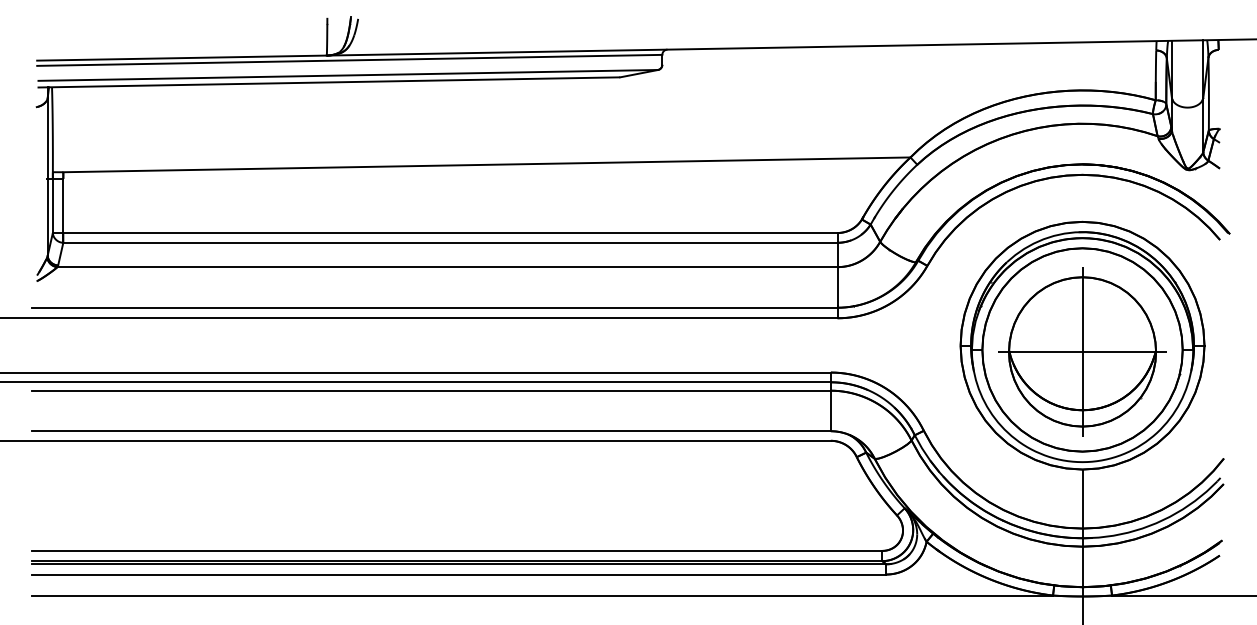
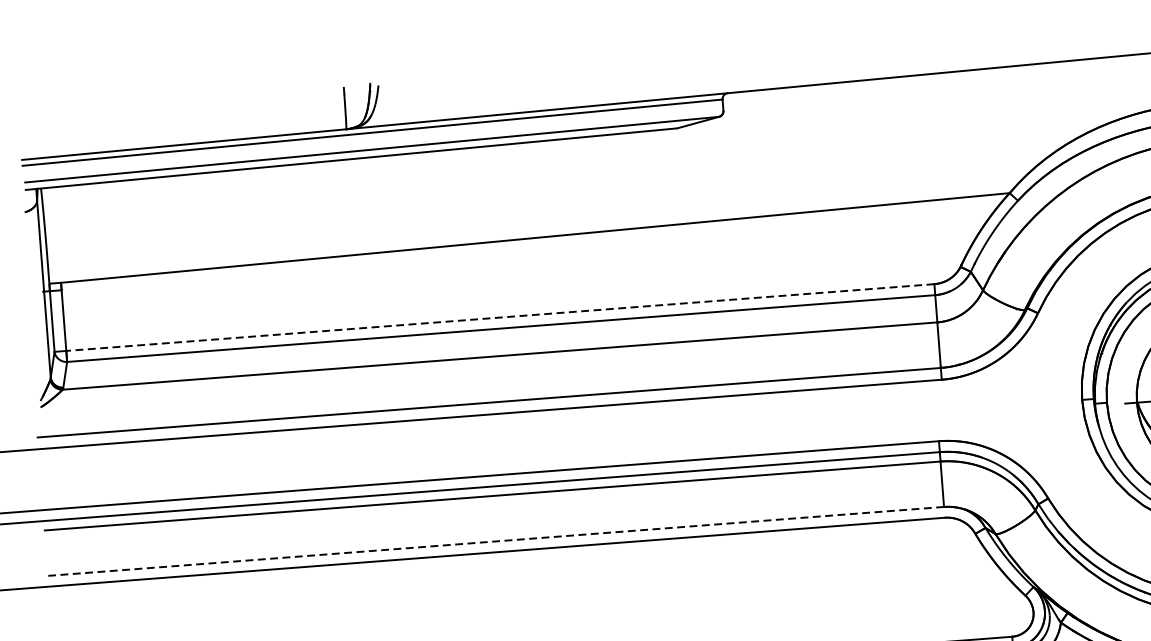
line: (449, 233) -> (499, 318), solid -> dashed
line: (430, 431) -> (495, 541), solid -> dashed

